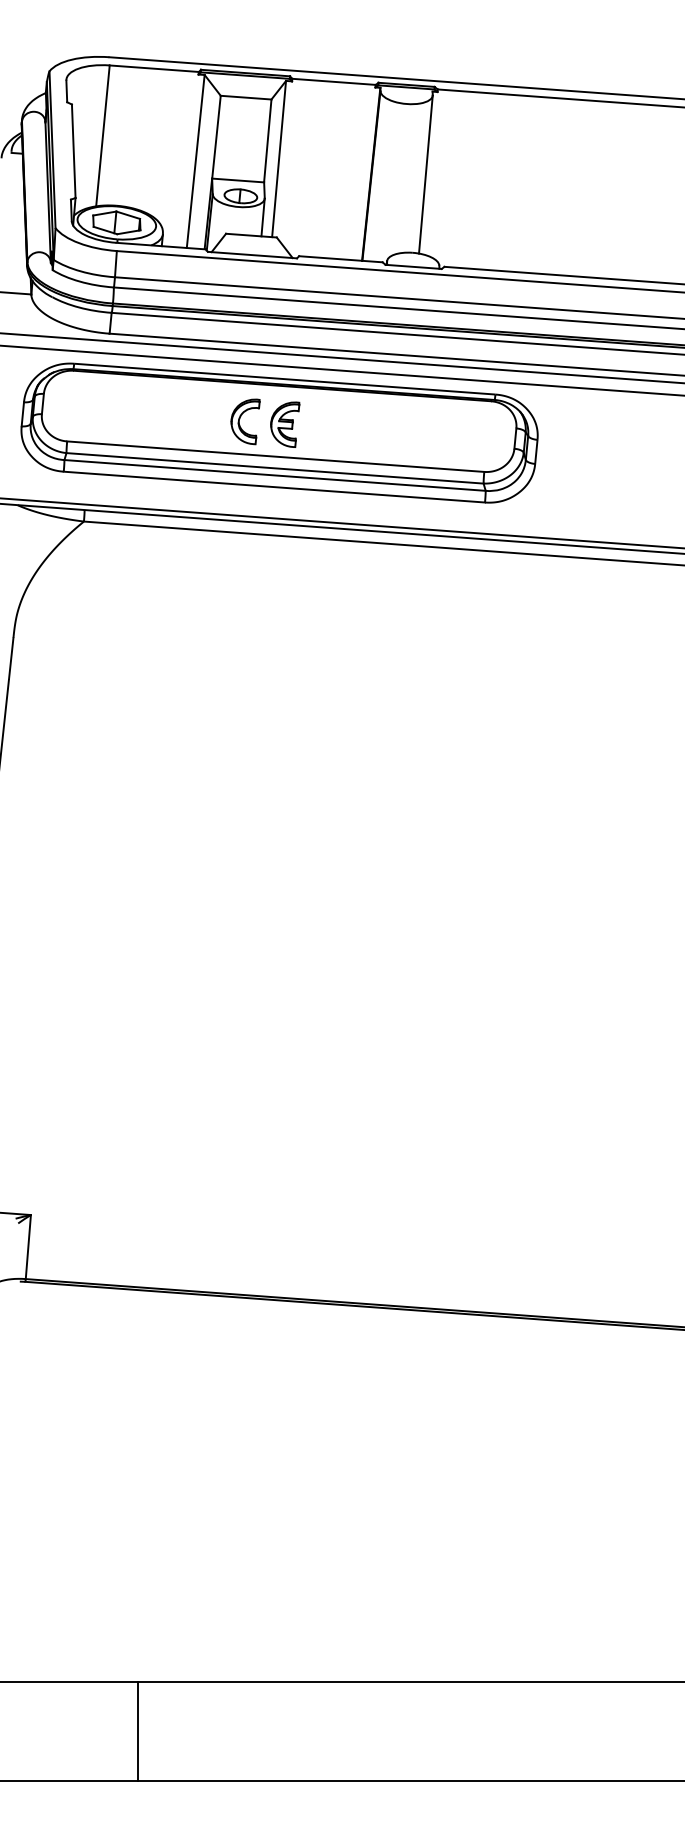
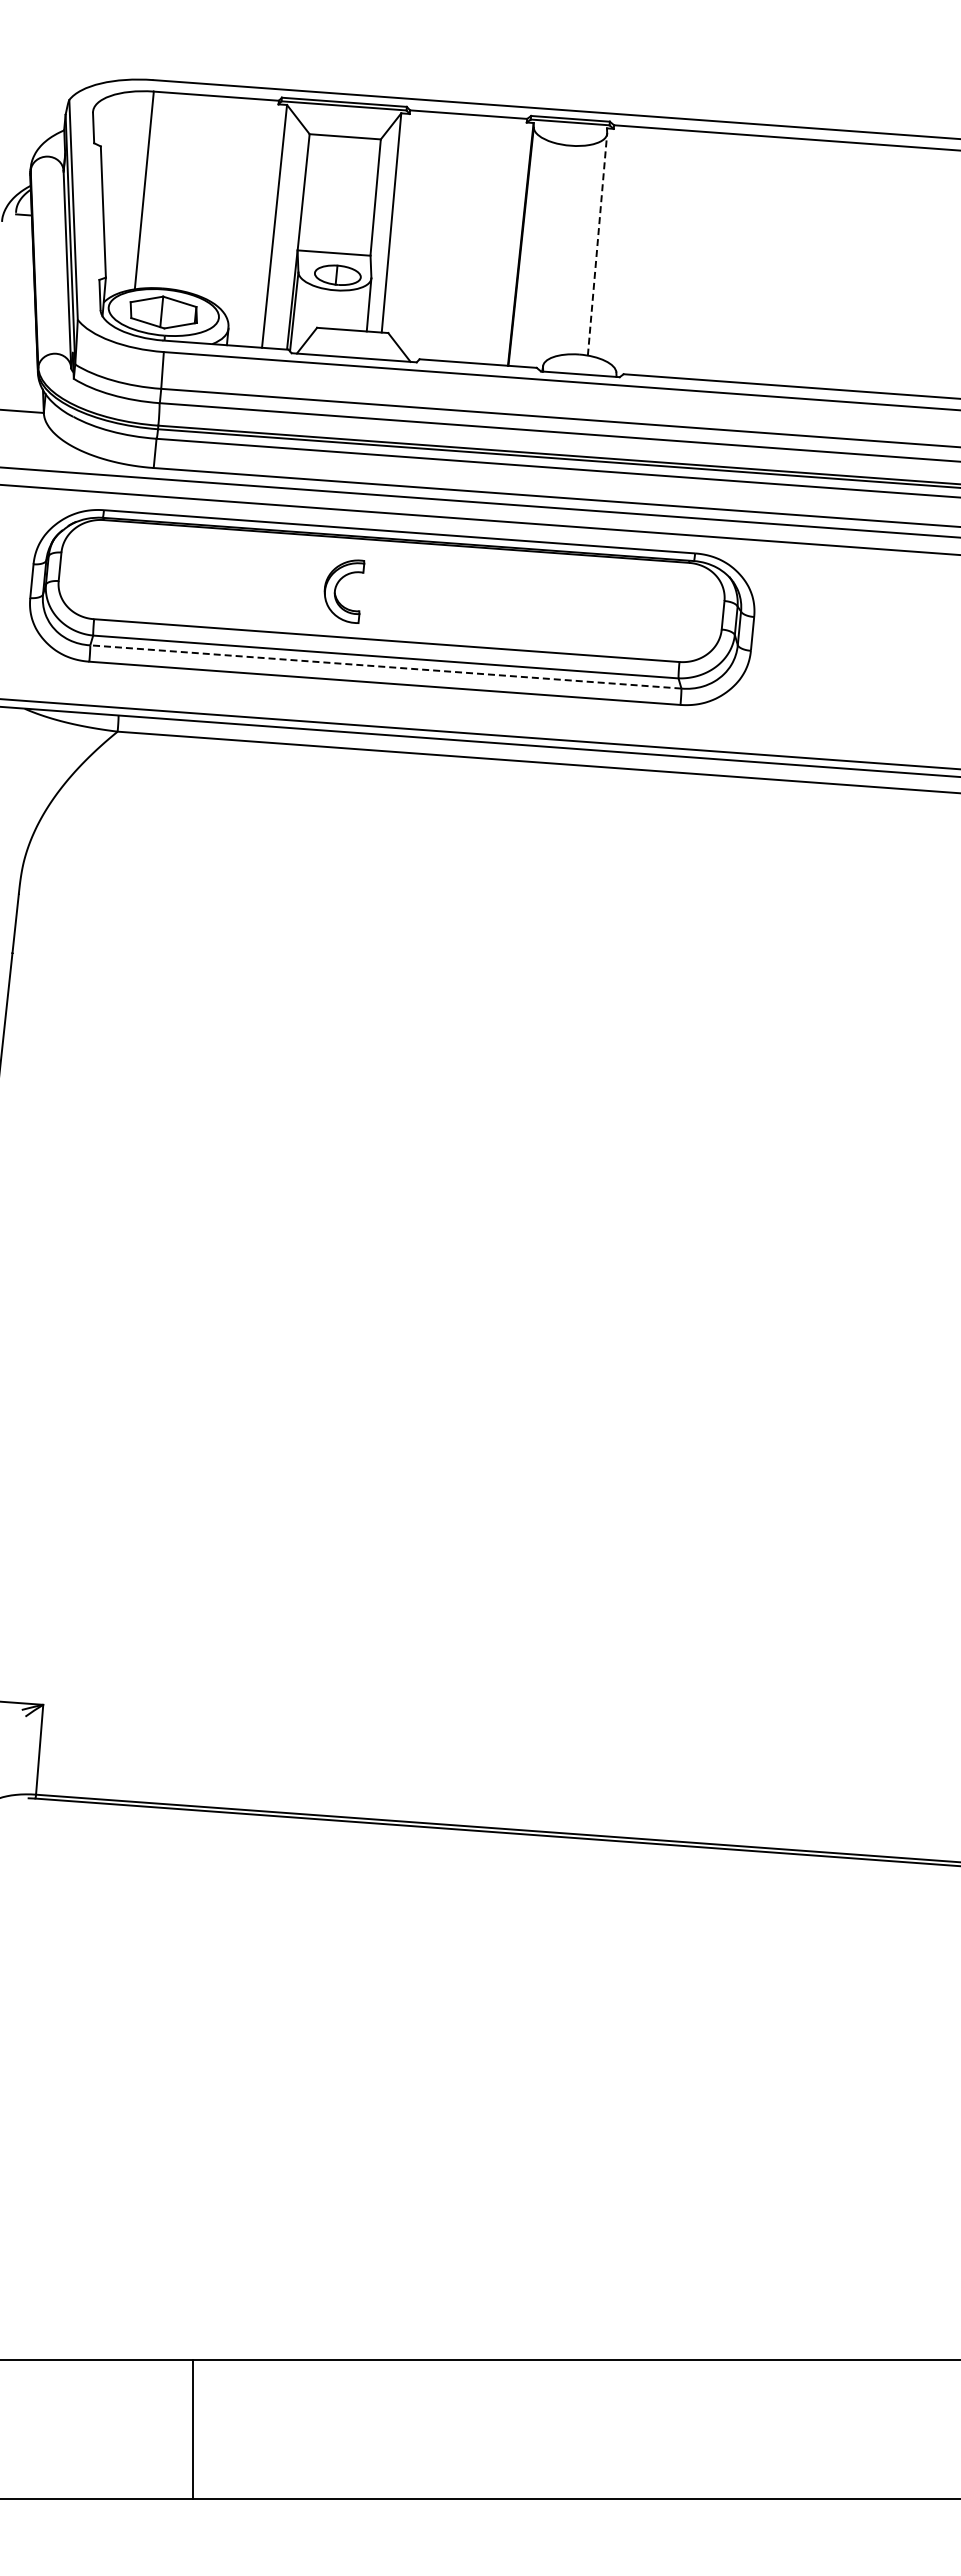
line: (425, 174) -> (597, 244), solid -> dashed
part: (284, 424) -> (399, 595), removed
line: (274, 475) -> (385, 666), solid -> dashed

